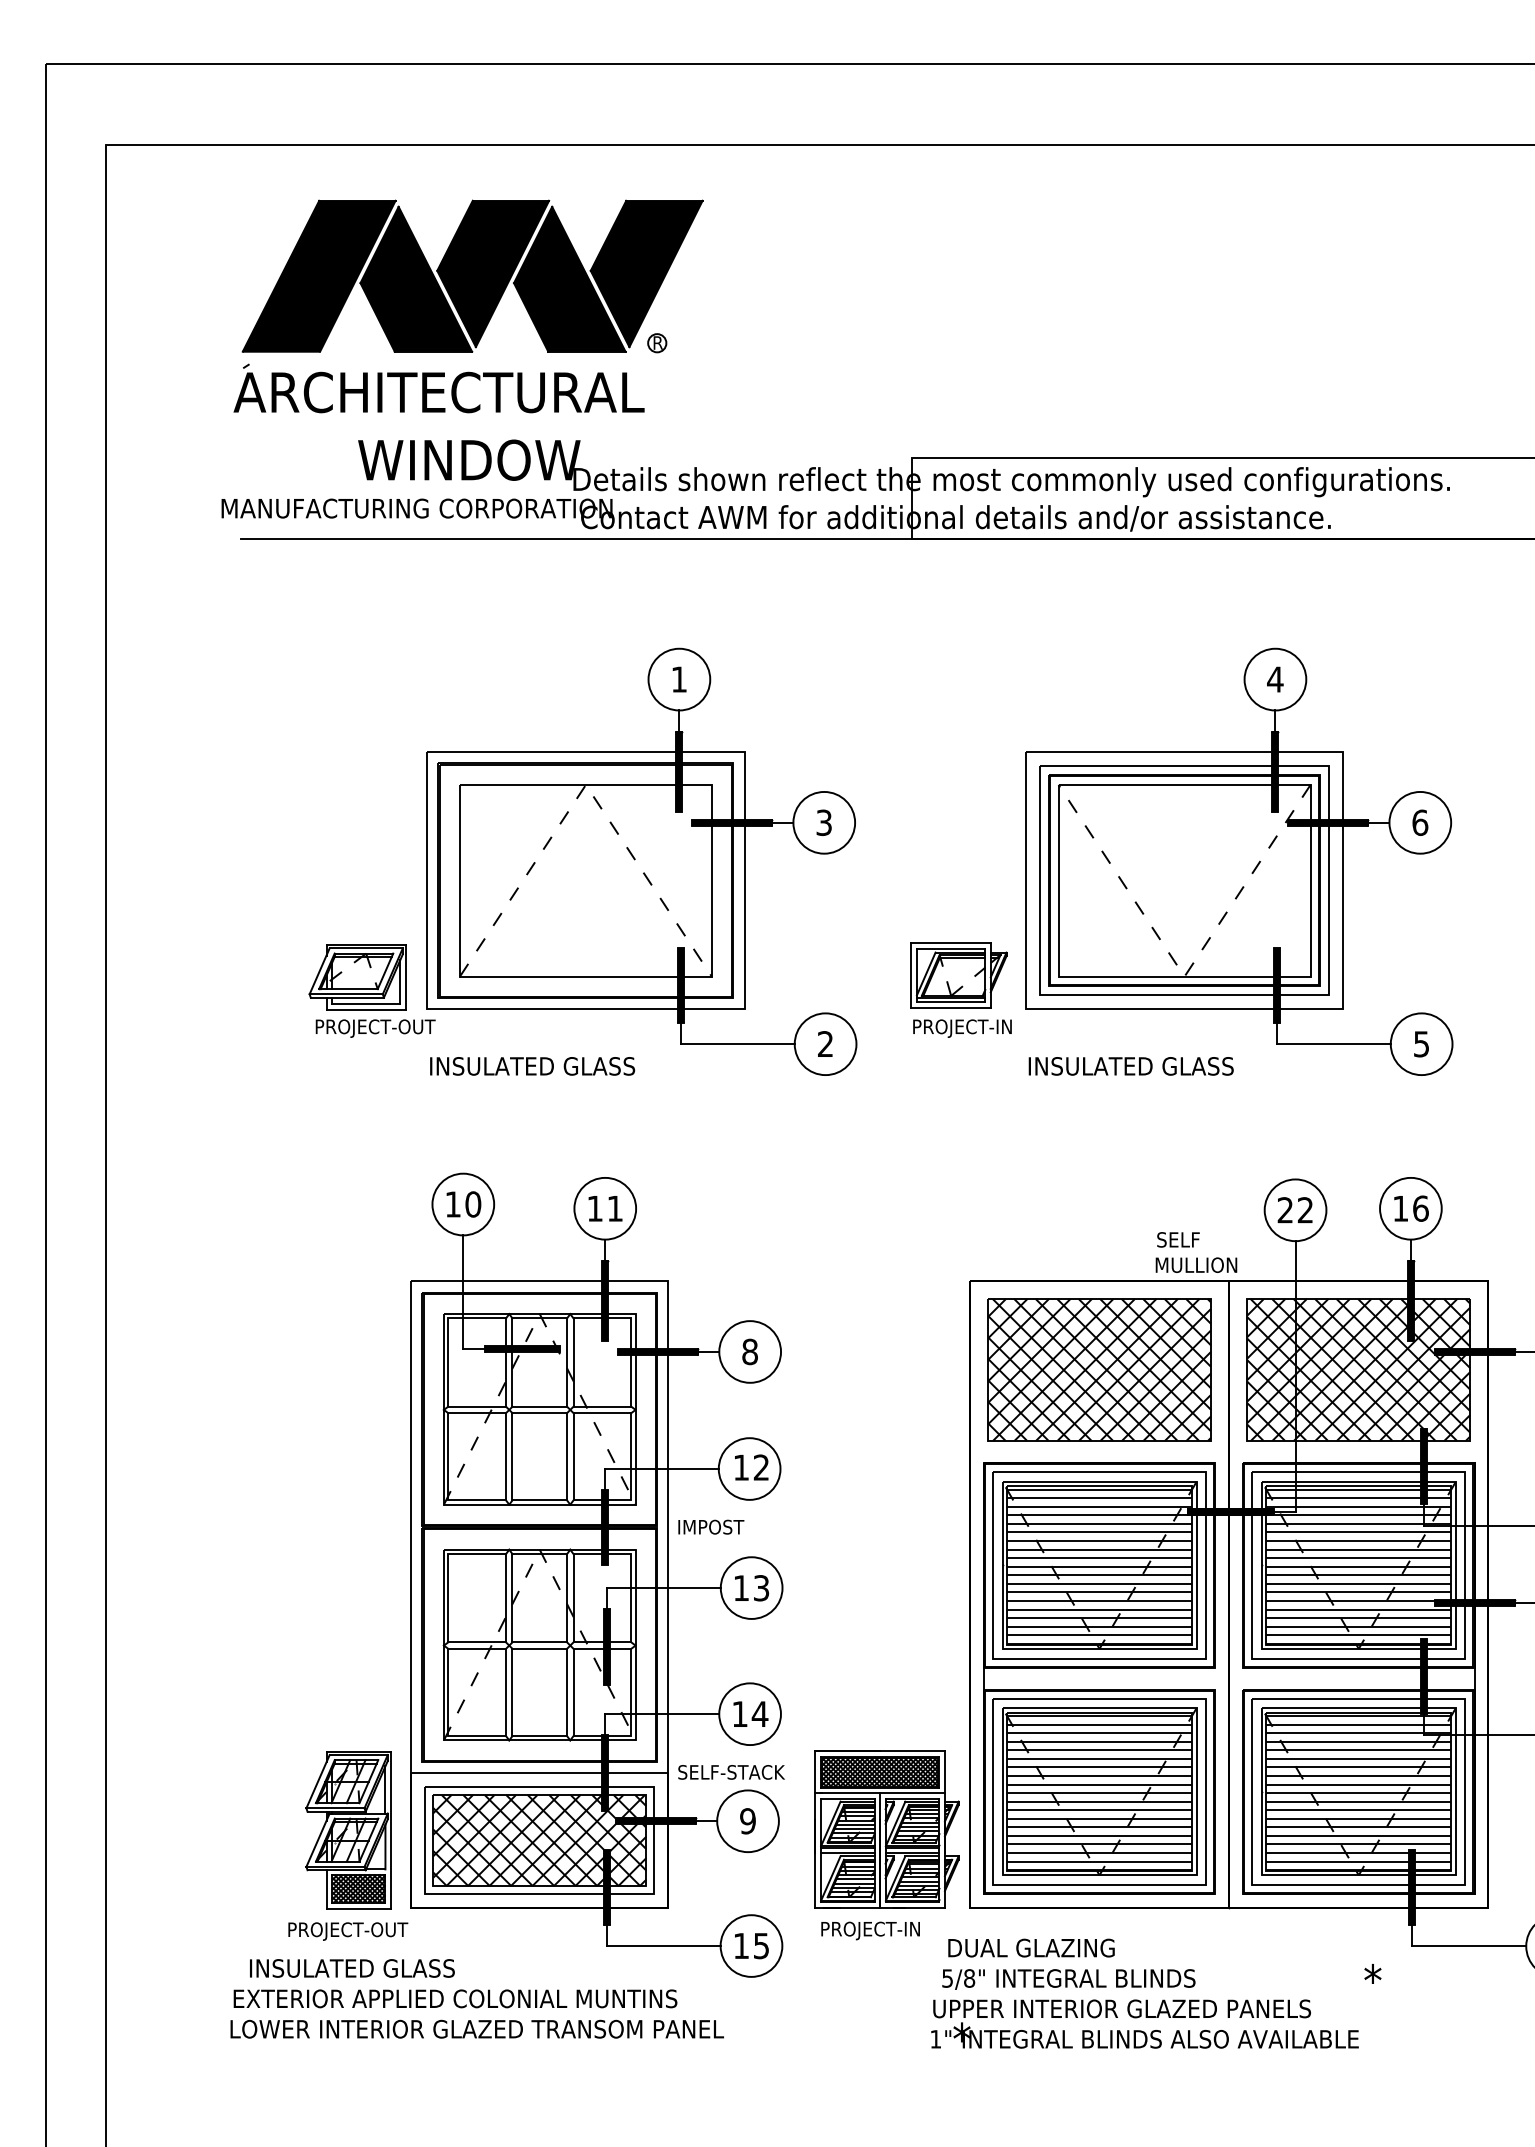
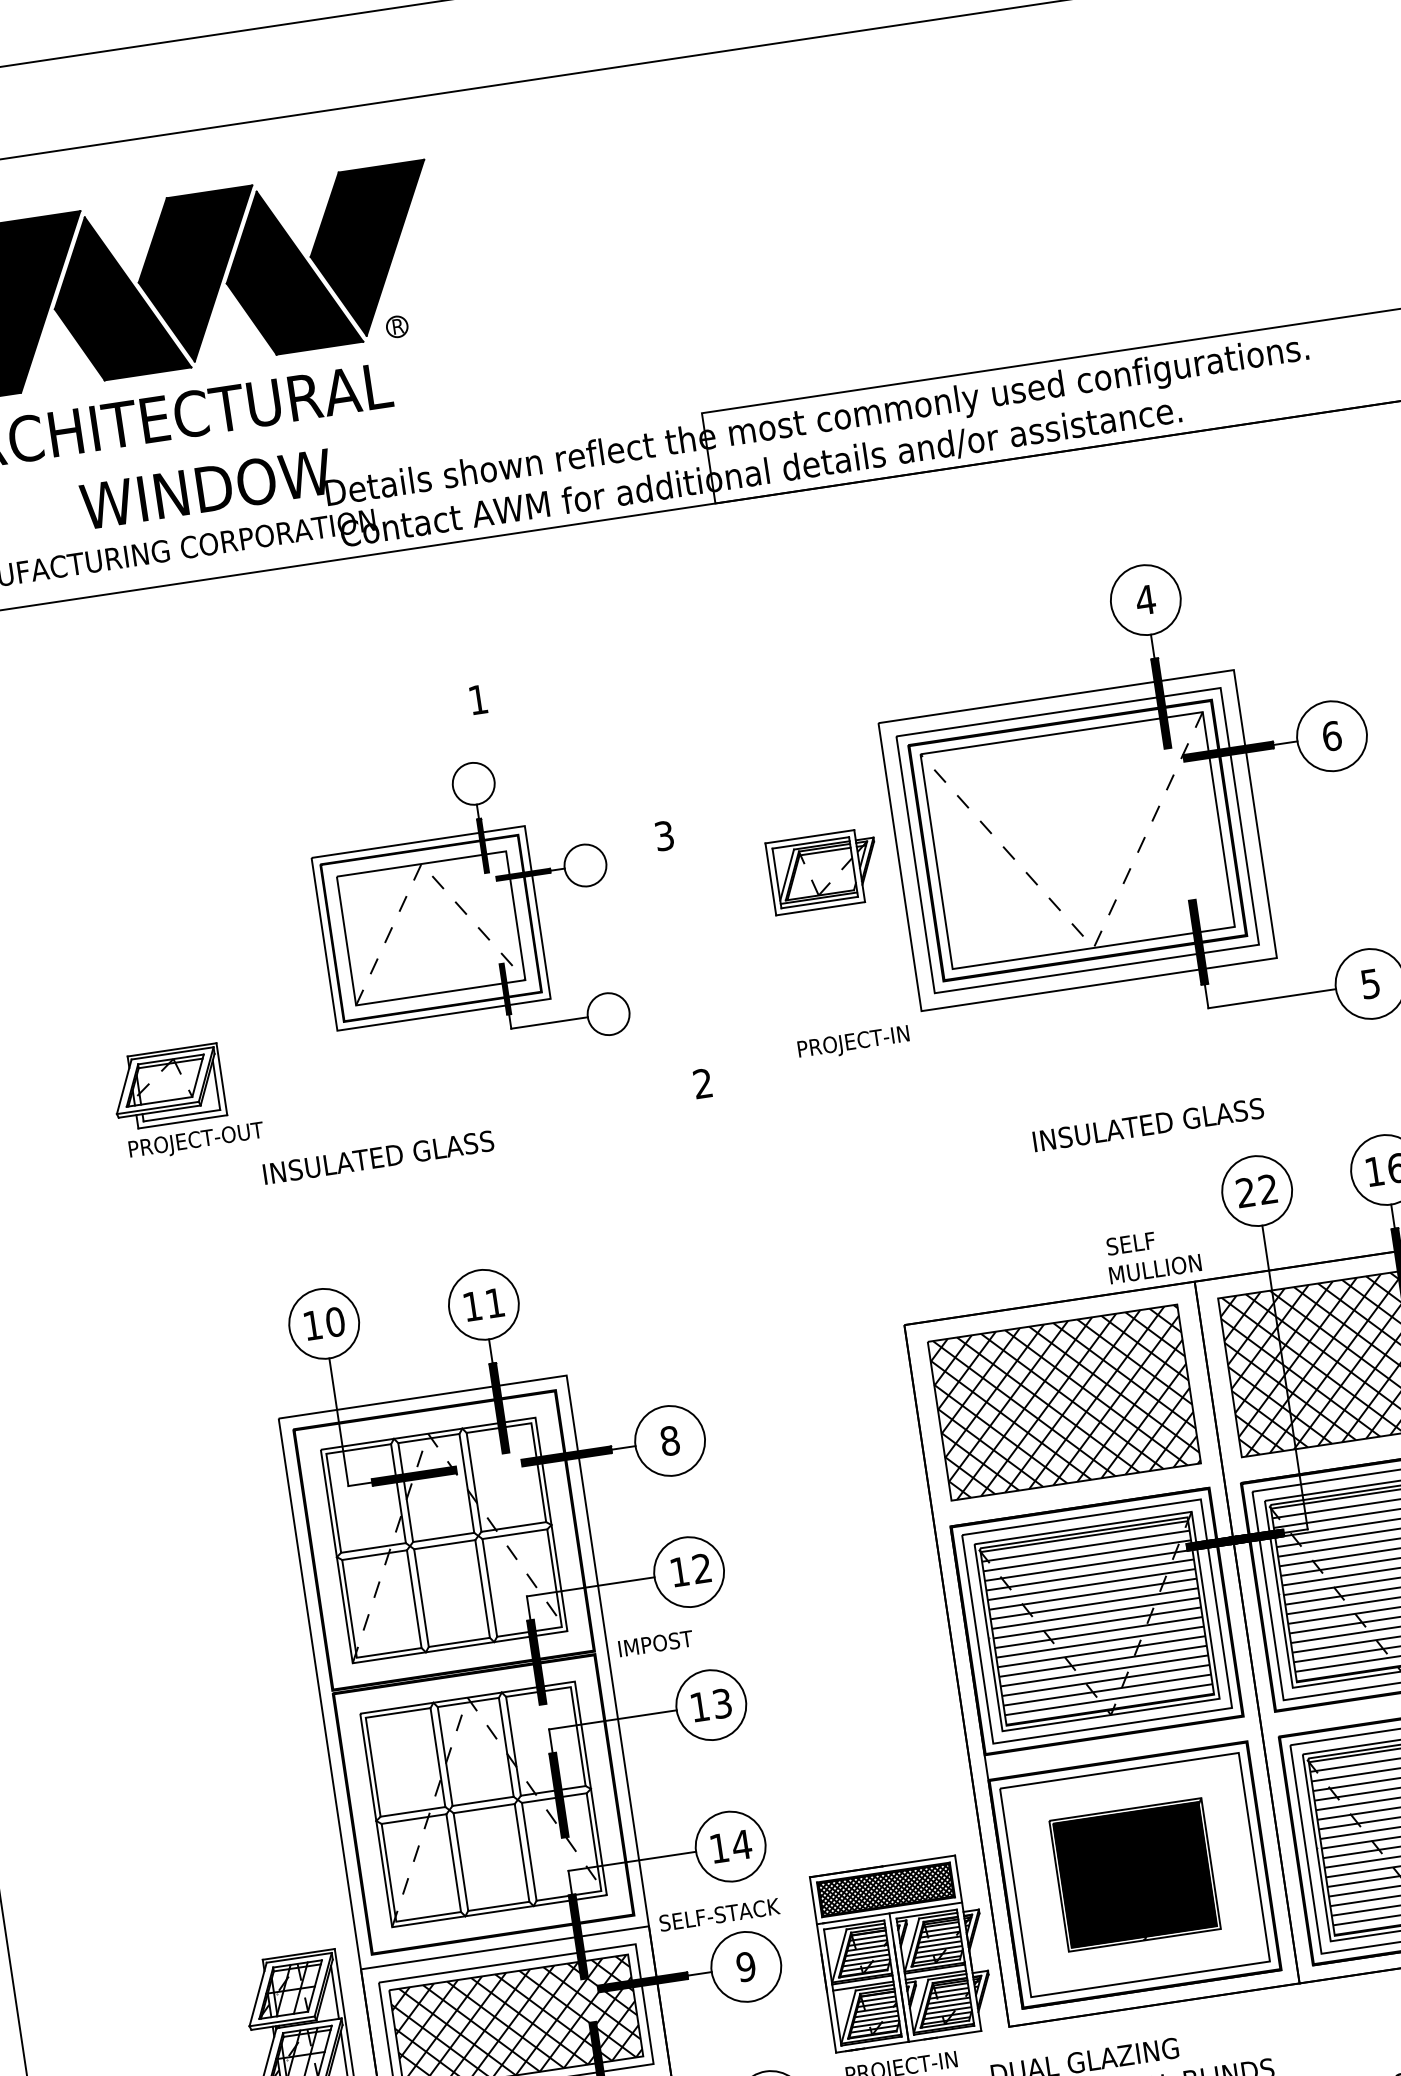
part: (641, 861) -> (466, 909), size x0.6
part: (958, 975) -> (823, 871), moved
text: (1130, 1066) -> (1147, 1125), moved
part: (1099, 1791) -> (1134, 1874), size x0.7

